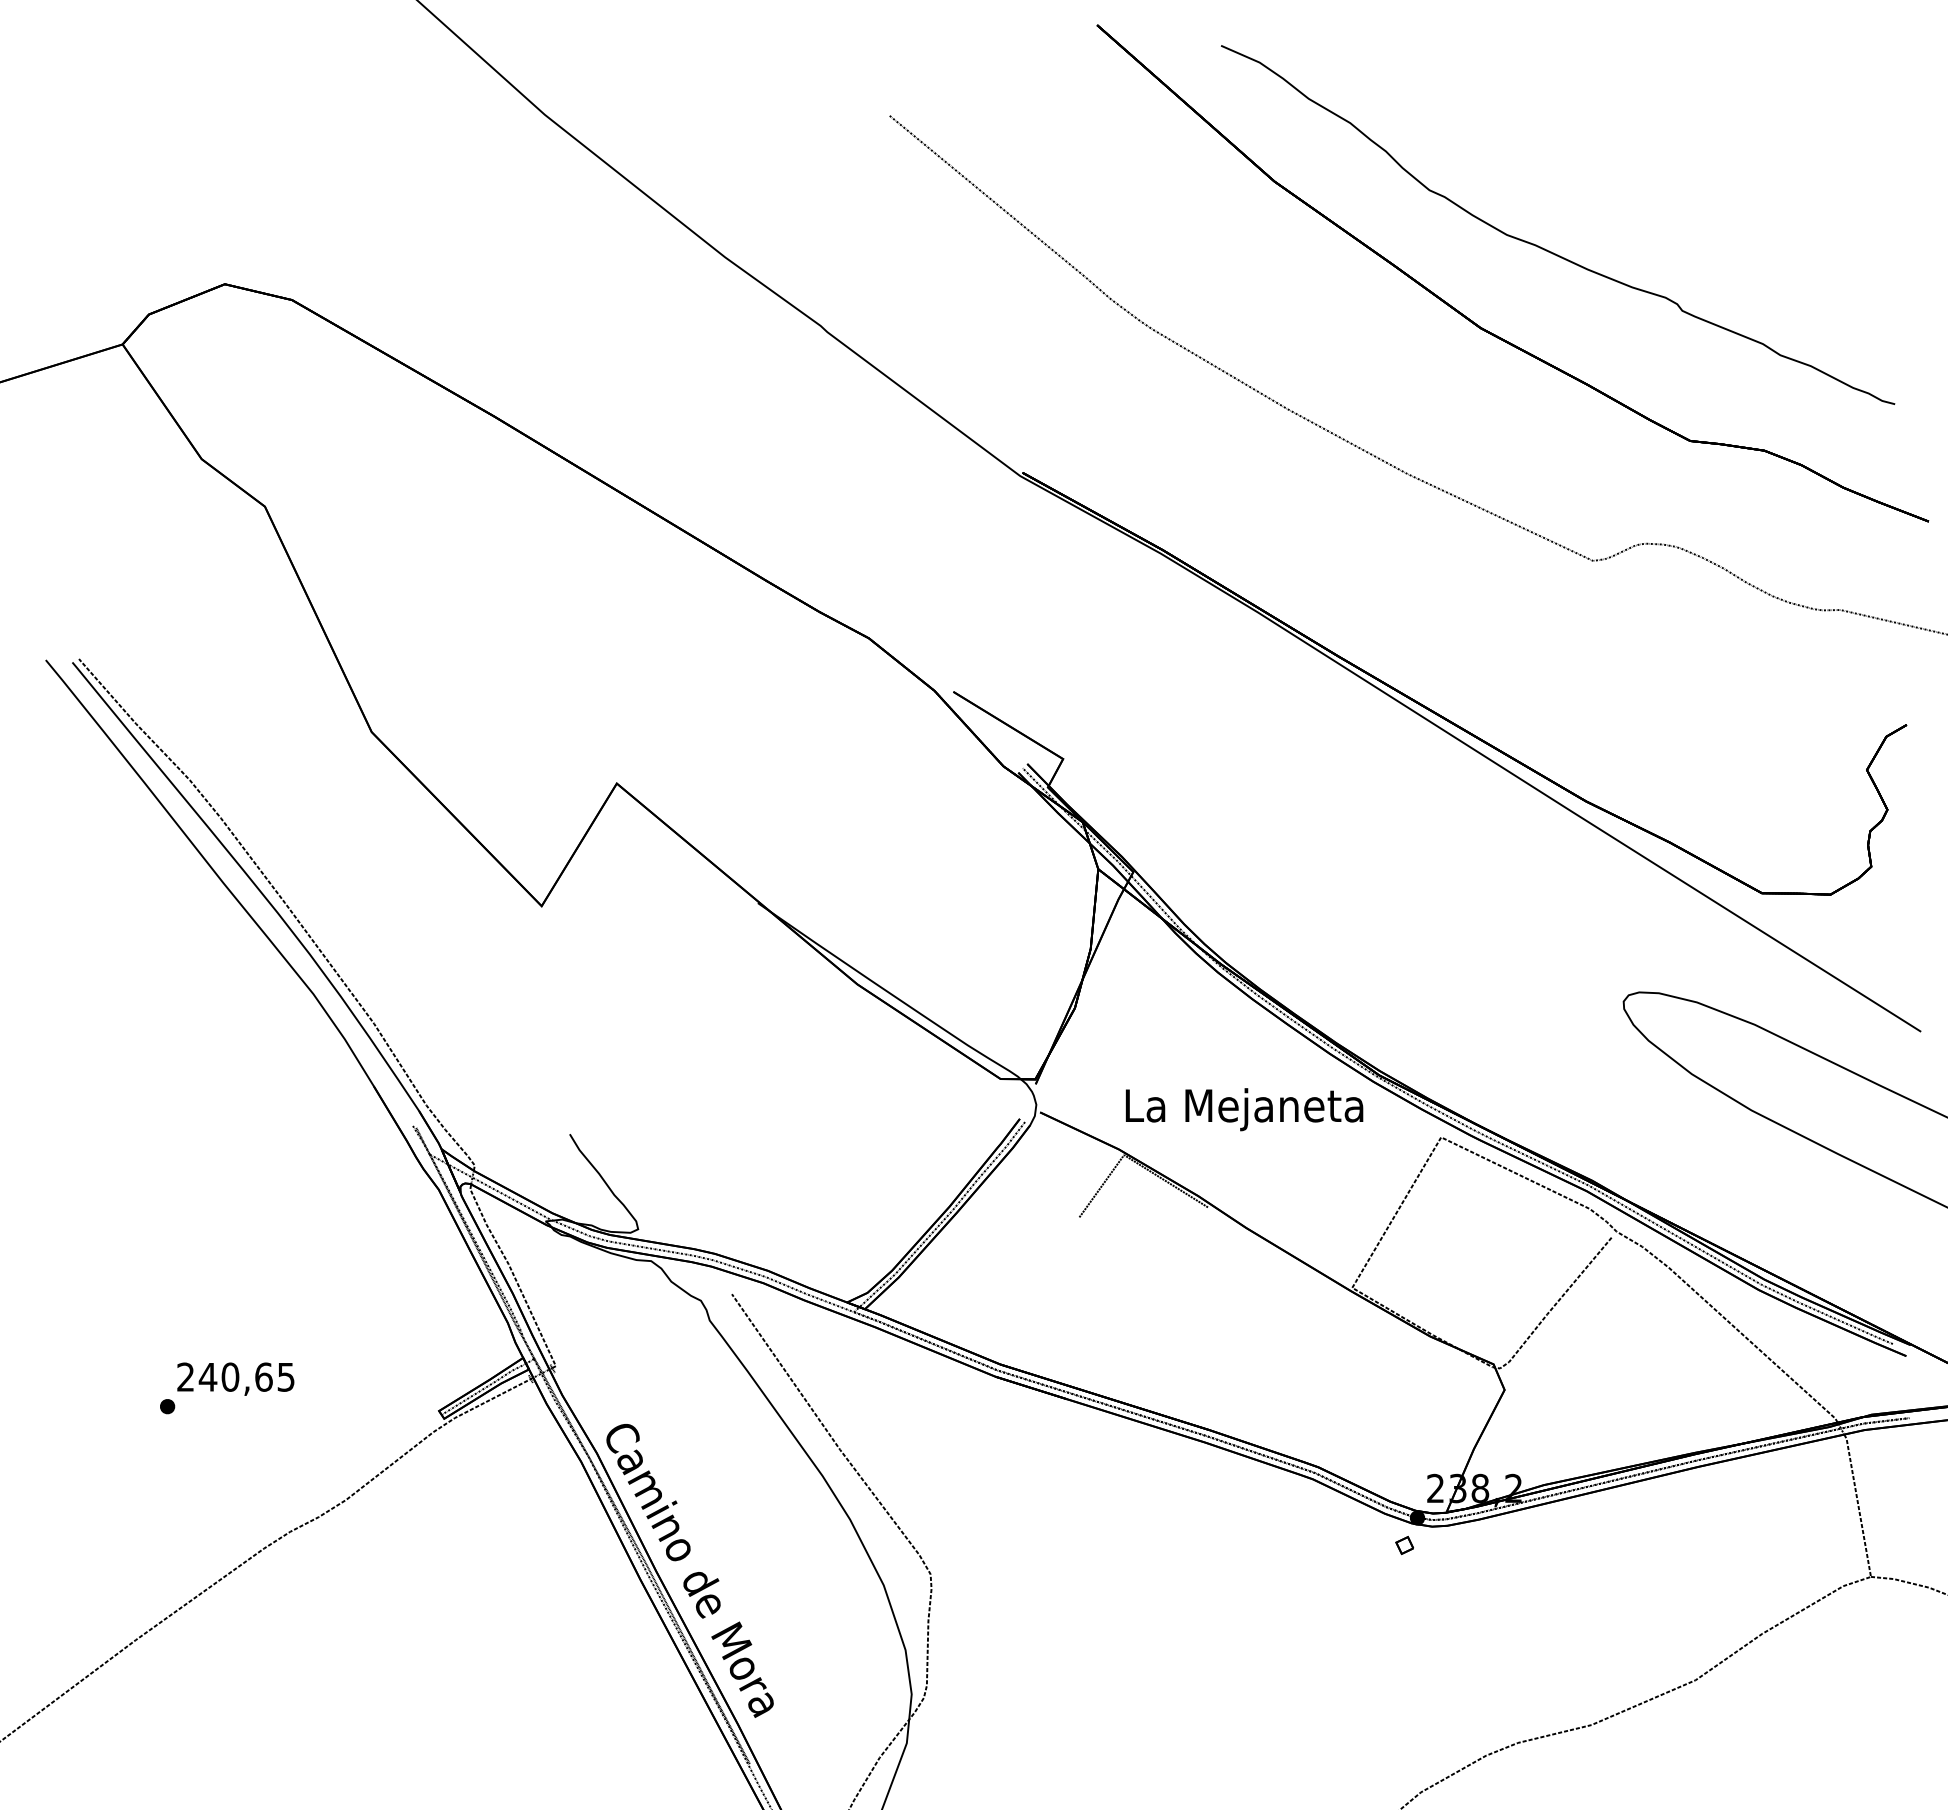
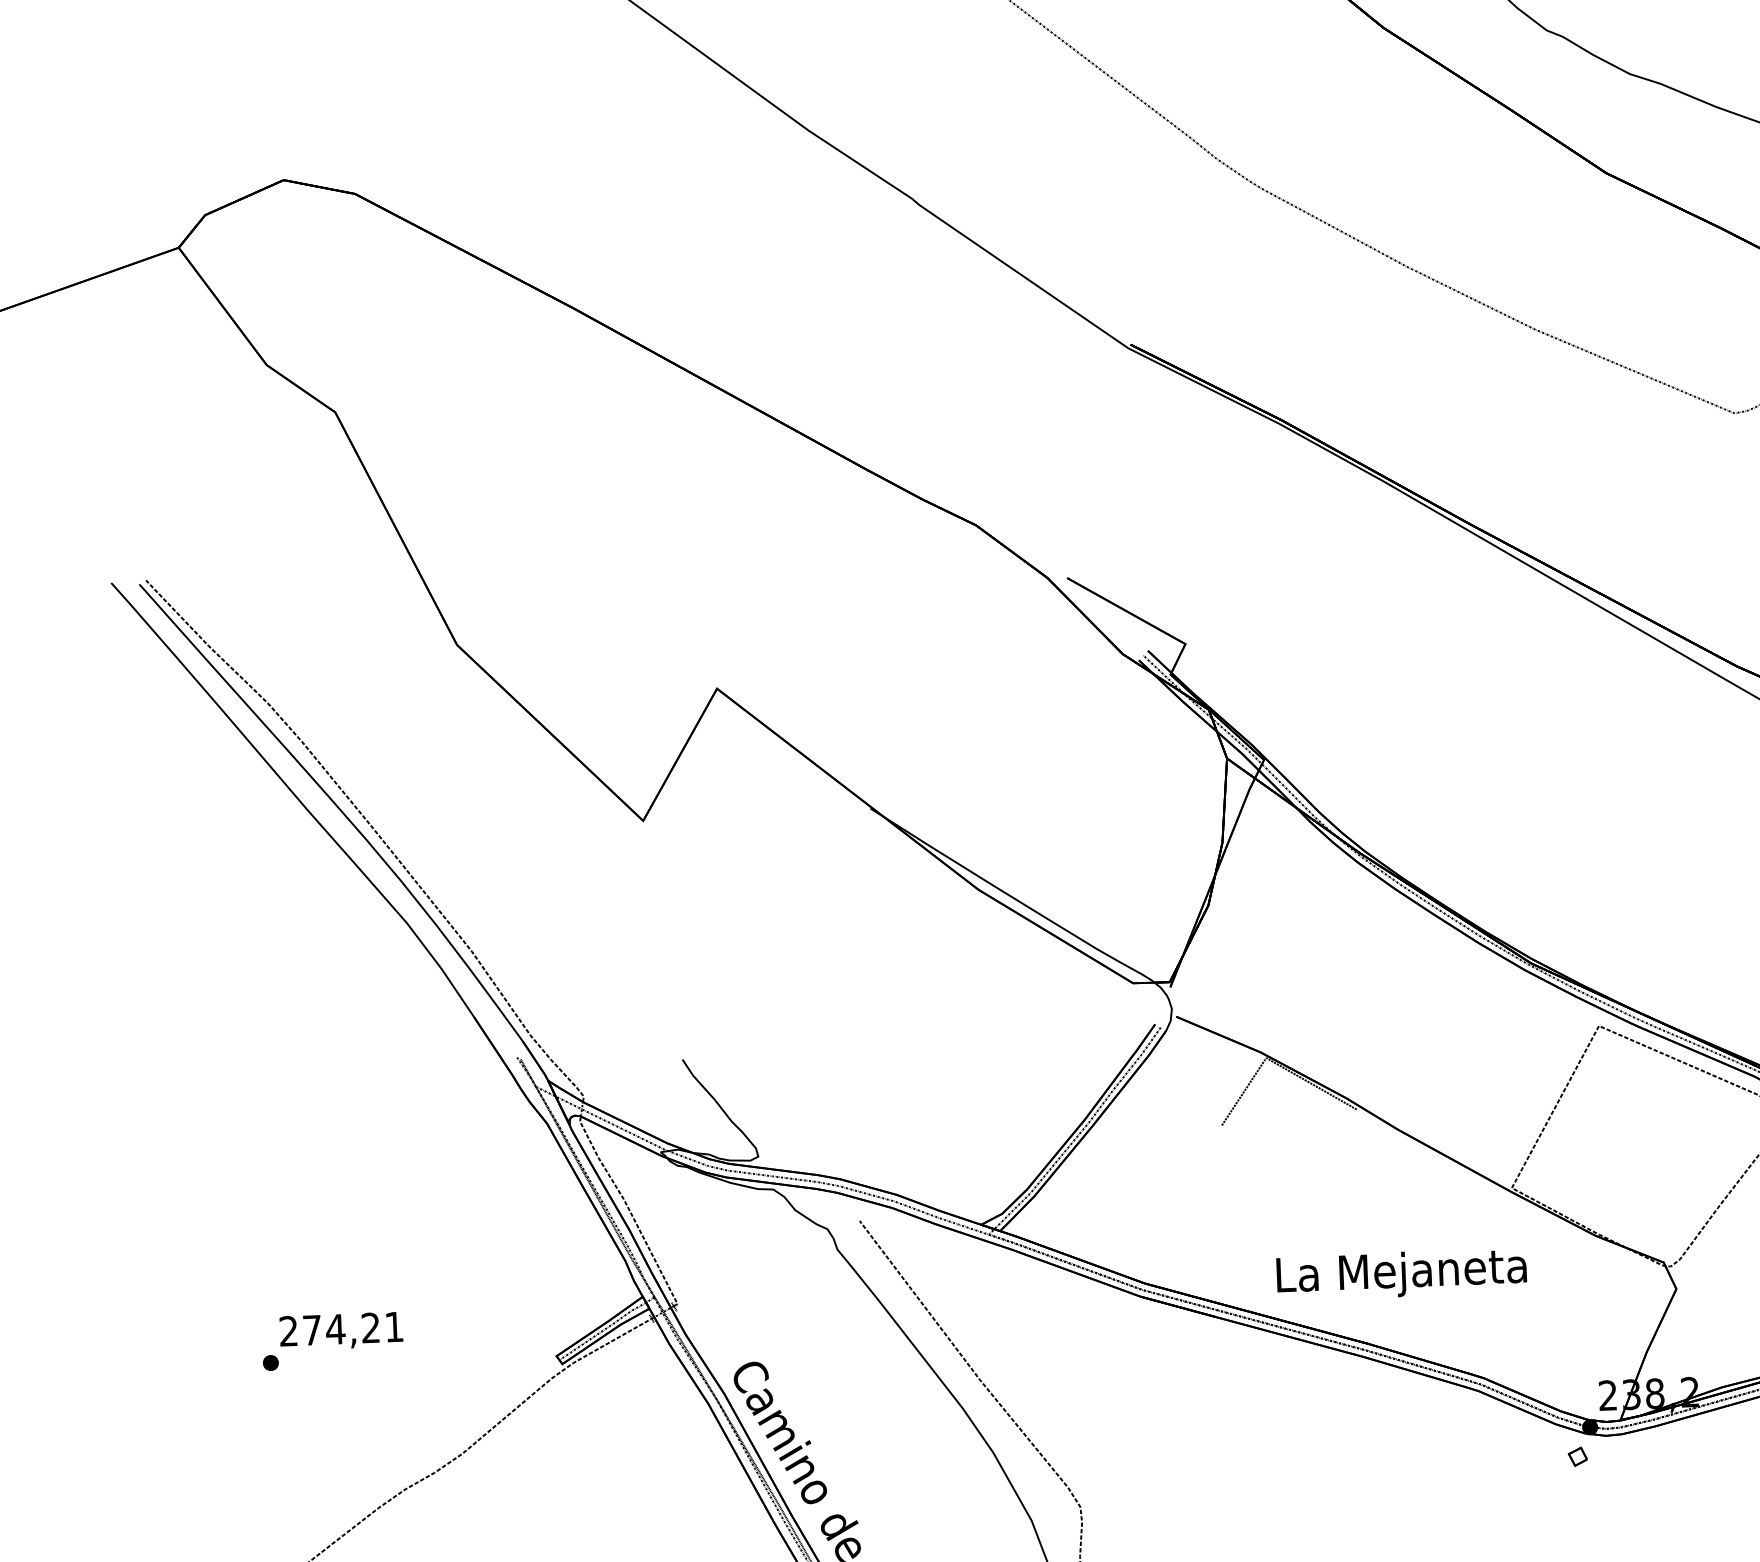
text: (1244, 1109) -> (1401, 1274), moved
text: (246, 1376) -> (352, 1328), 240,65 -> 274,21

